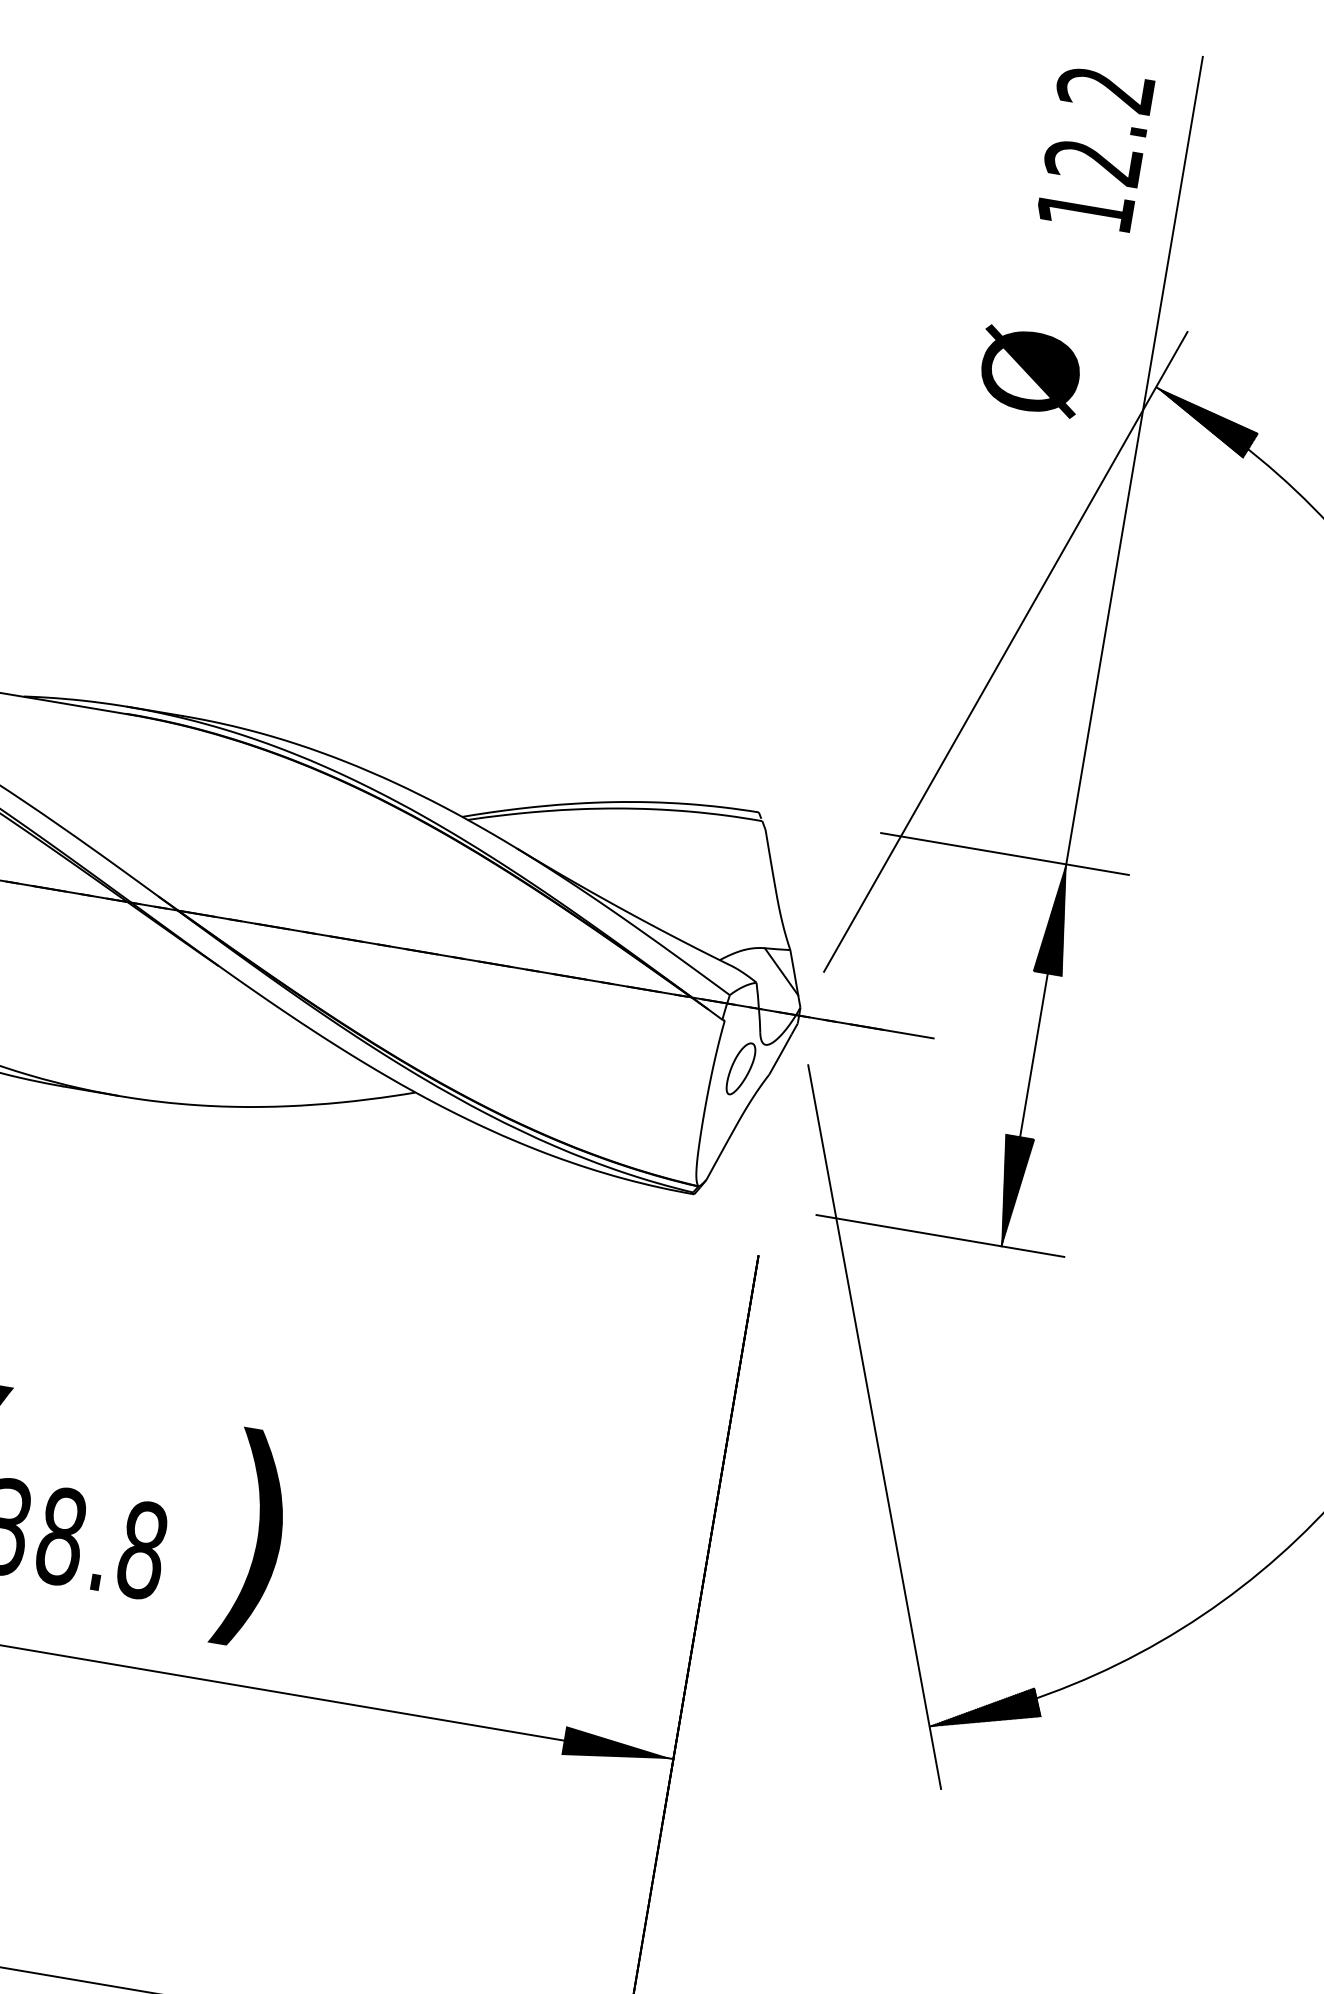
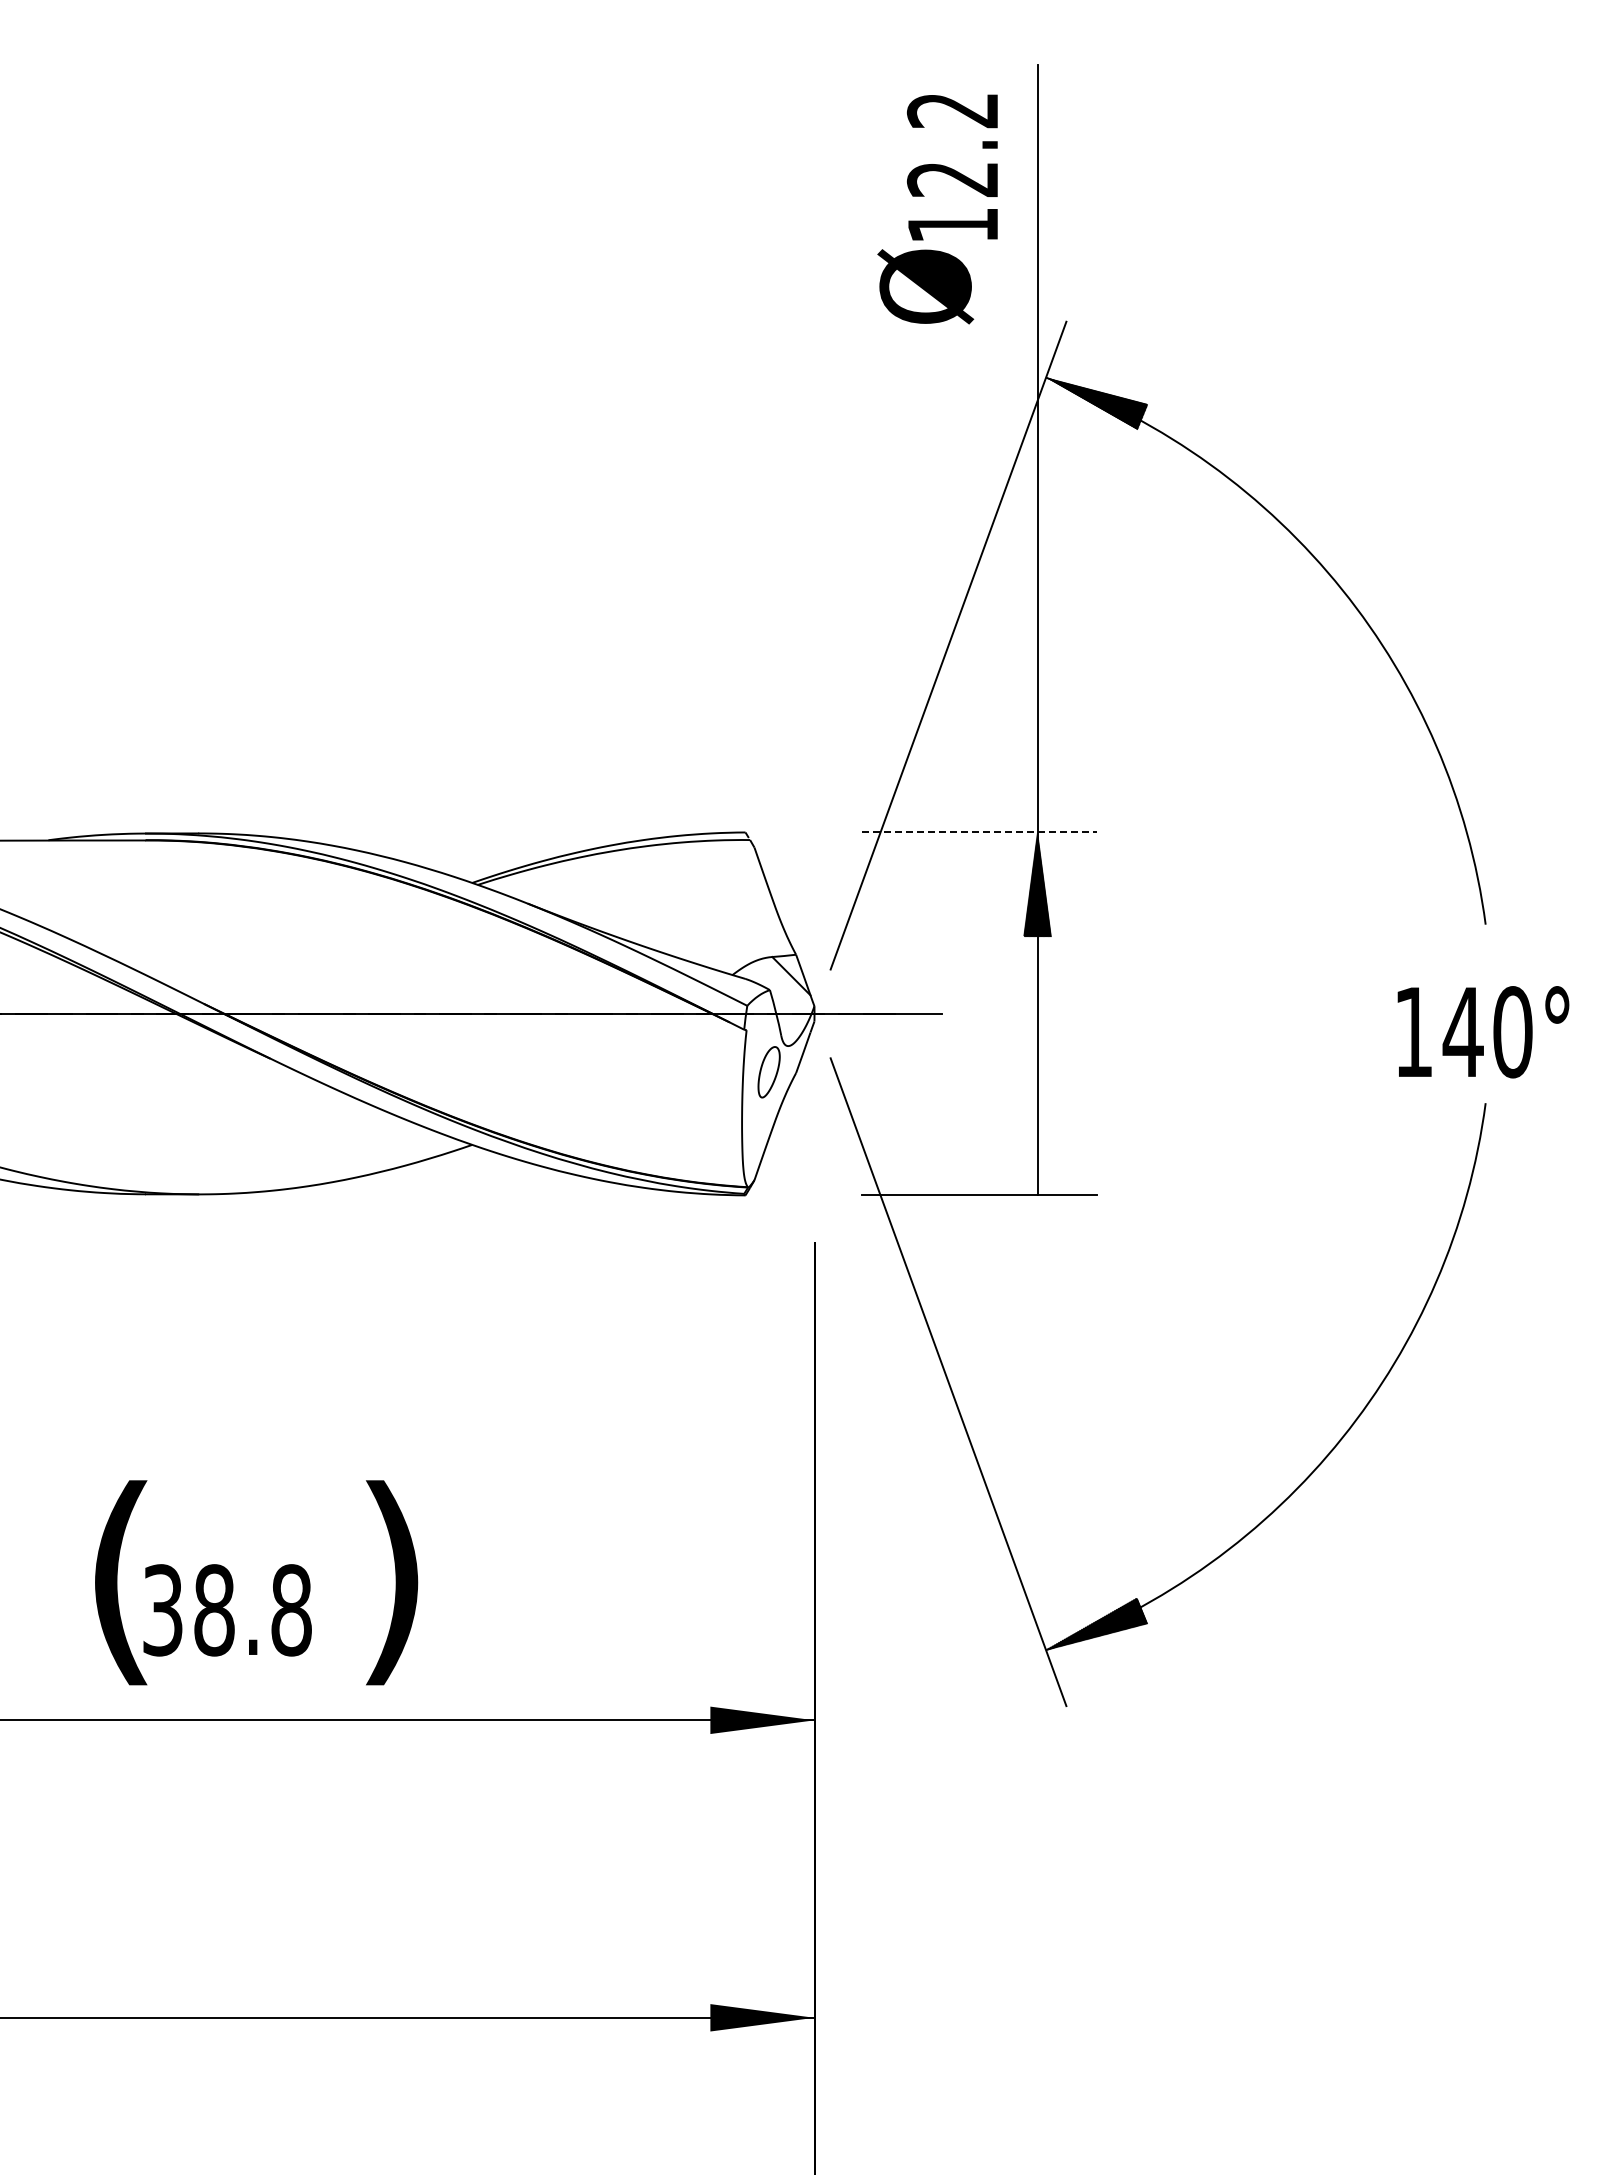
text: (1030, 371) -> (925, 286), moved
line: (1005, 854) -> (979, 832), solid -> dashed
hatch: (1010, 1190) -> (1037, 1142), removed

